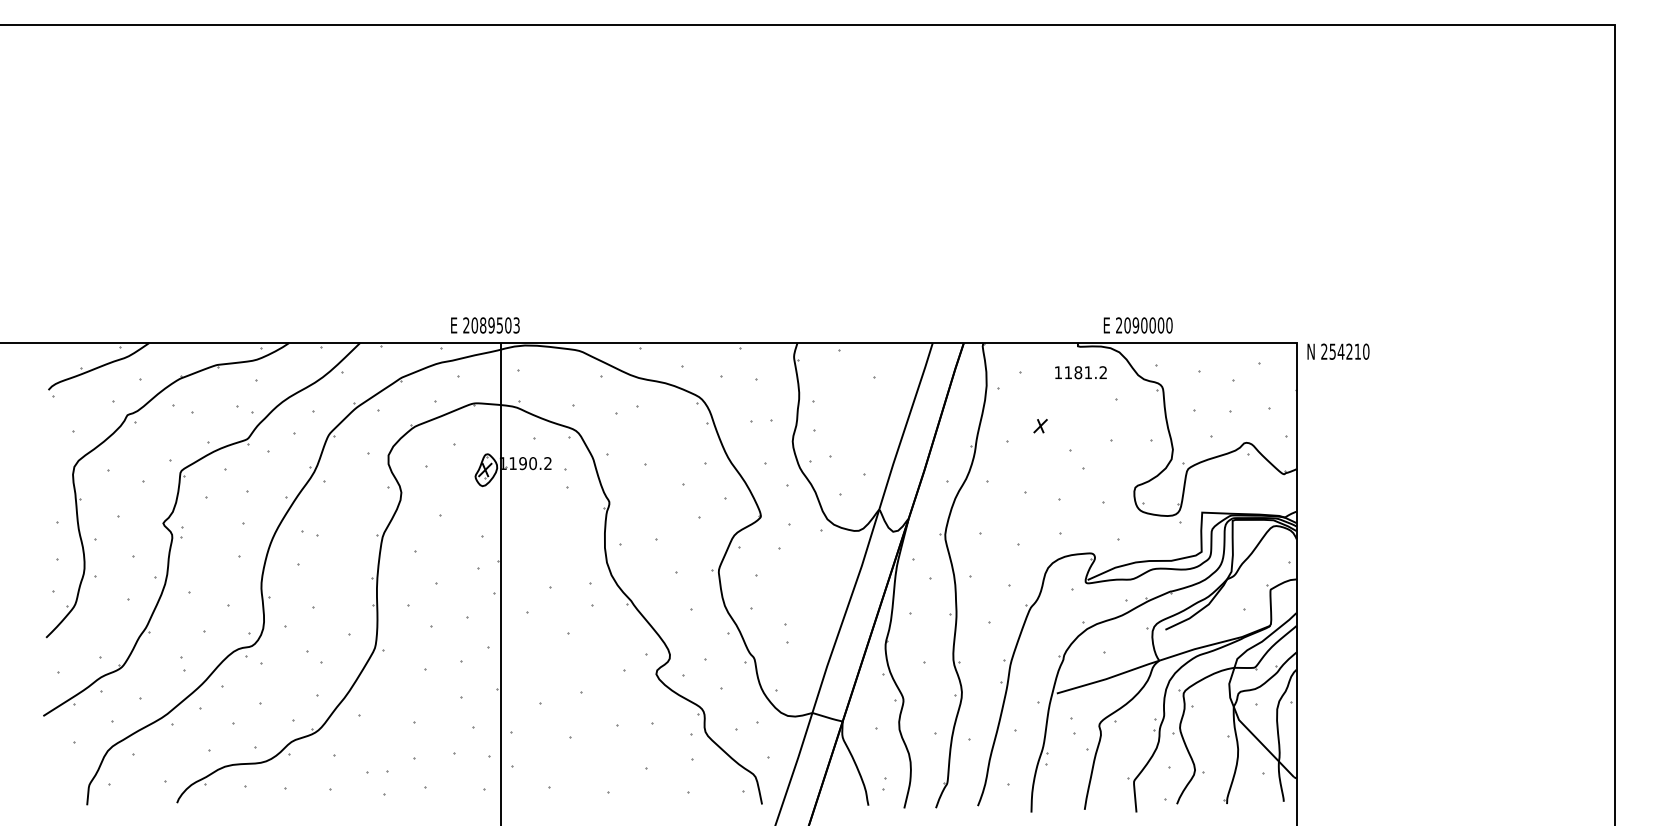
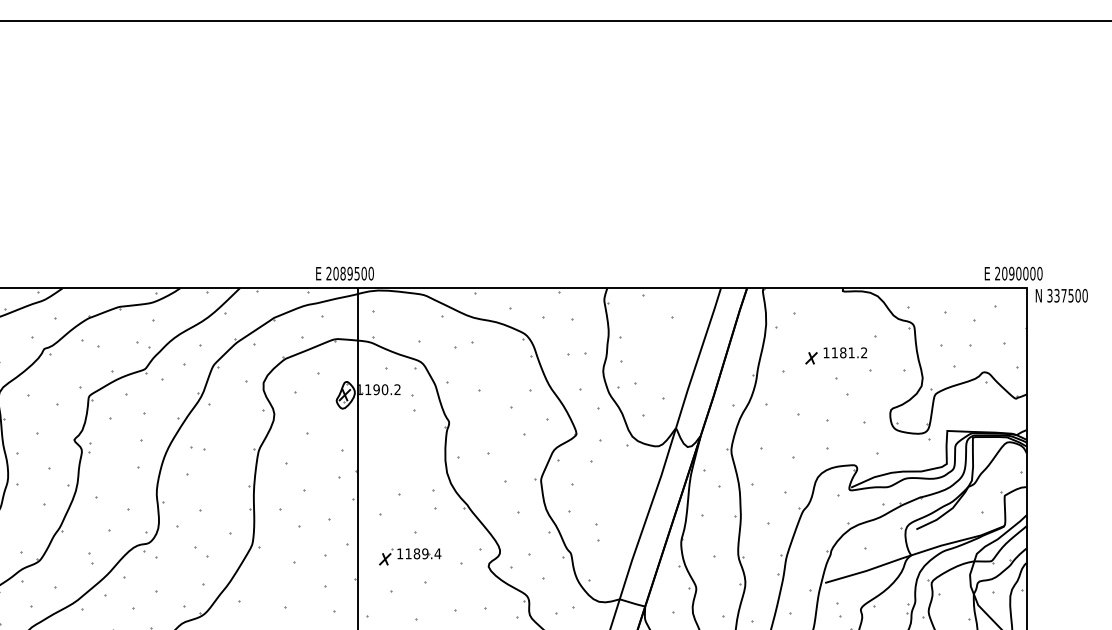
text: (516, 325) -> (371, 273), 2089503 -> 2089500
text: (1137, 325) -> (1013, 273), moved
text: (1341, 351) -> (1064, 295), 254210 -> 337500
text: (1080, 372) -> (845, 352), moved
part: (563, 662) -> (410, 556), added

